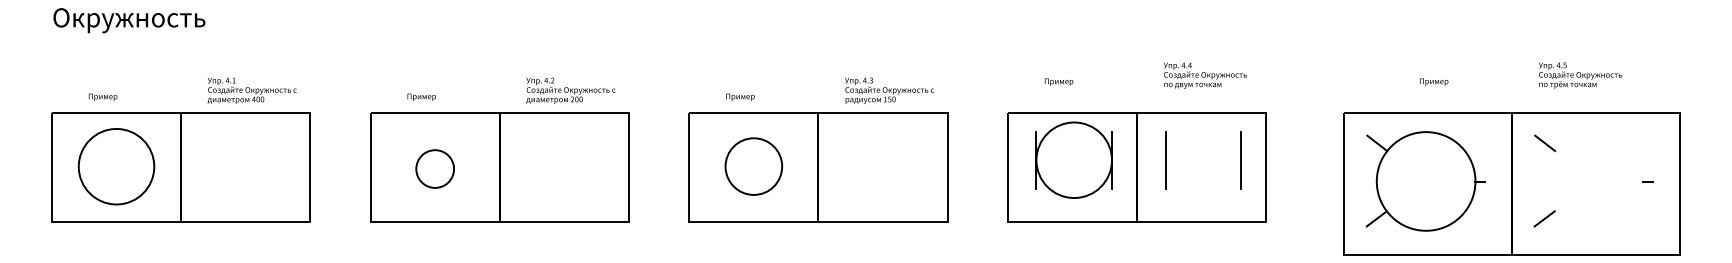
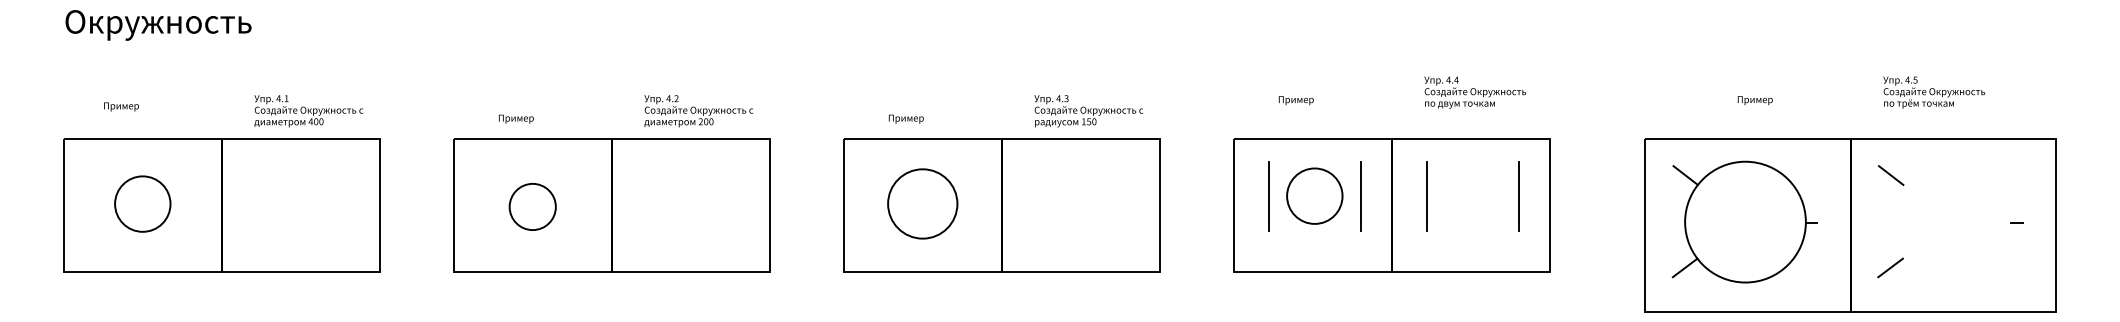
text: (102, 96) -> (120, 105), moved
circle: (1073, 160) -> (1313, 196), size x0.6
circle: (116, 166) -> (142, 203), size x0.6

